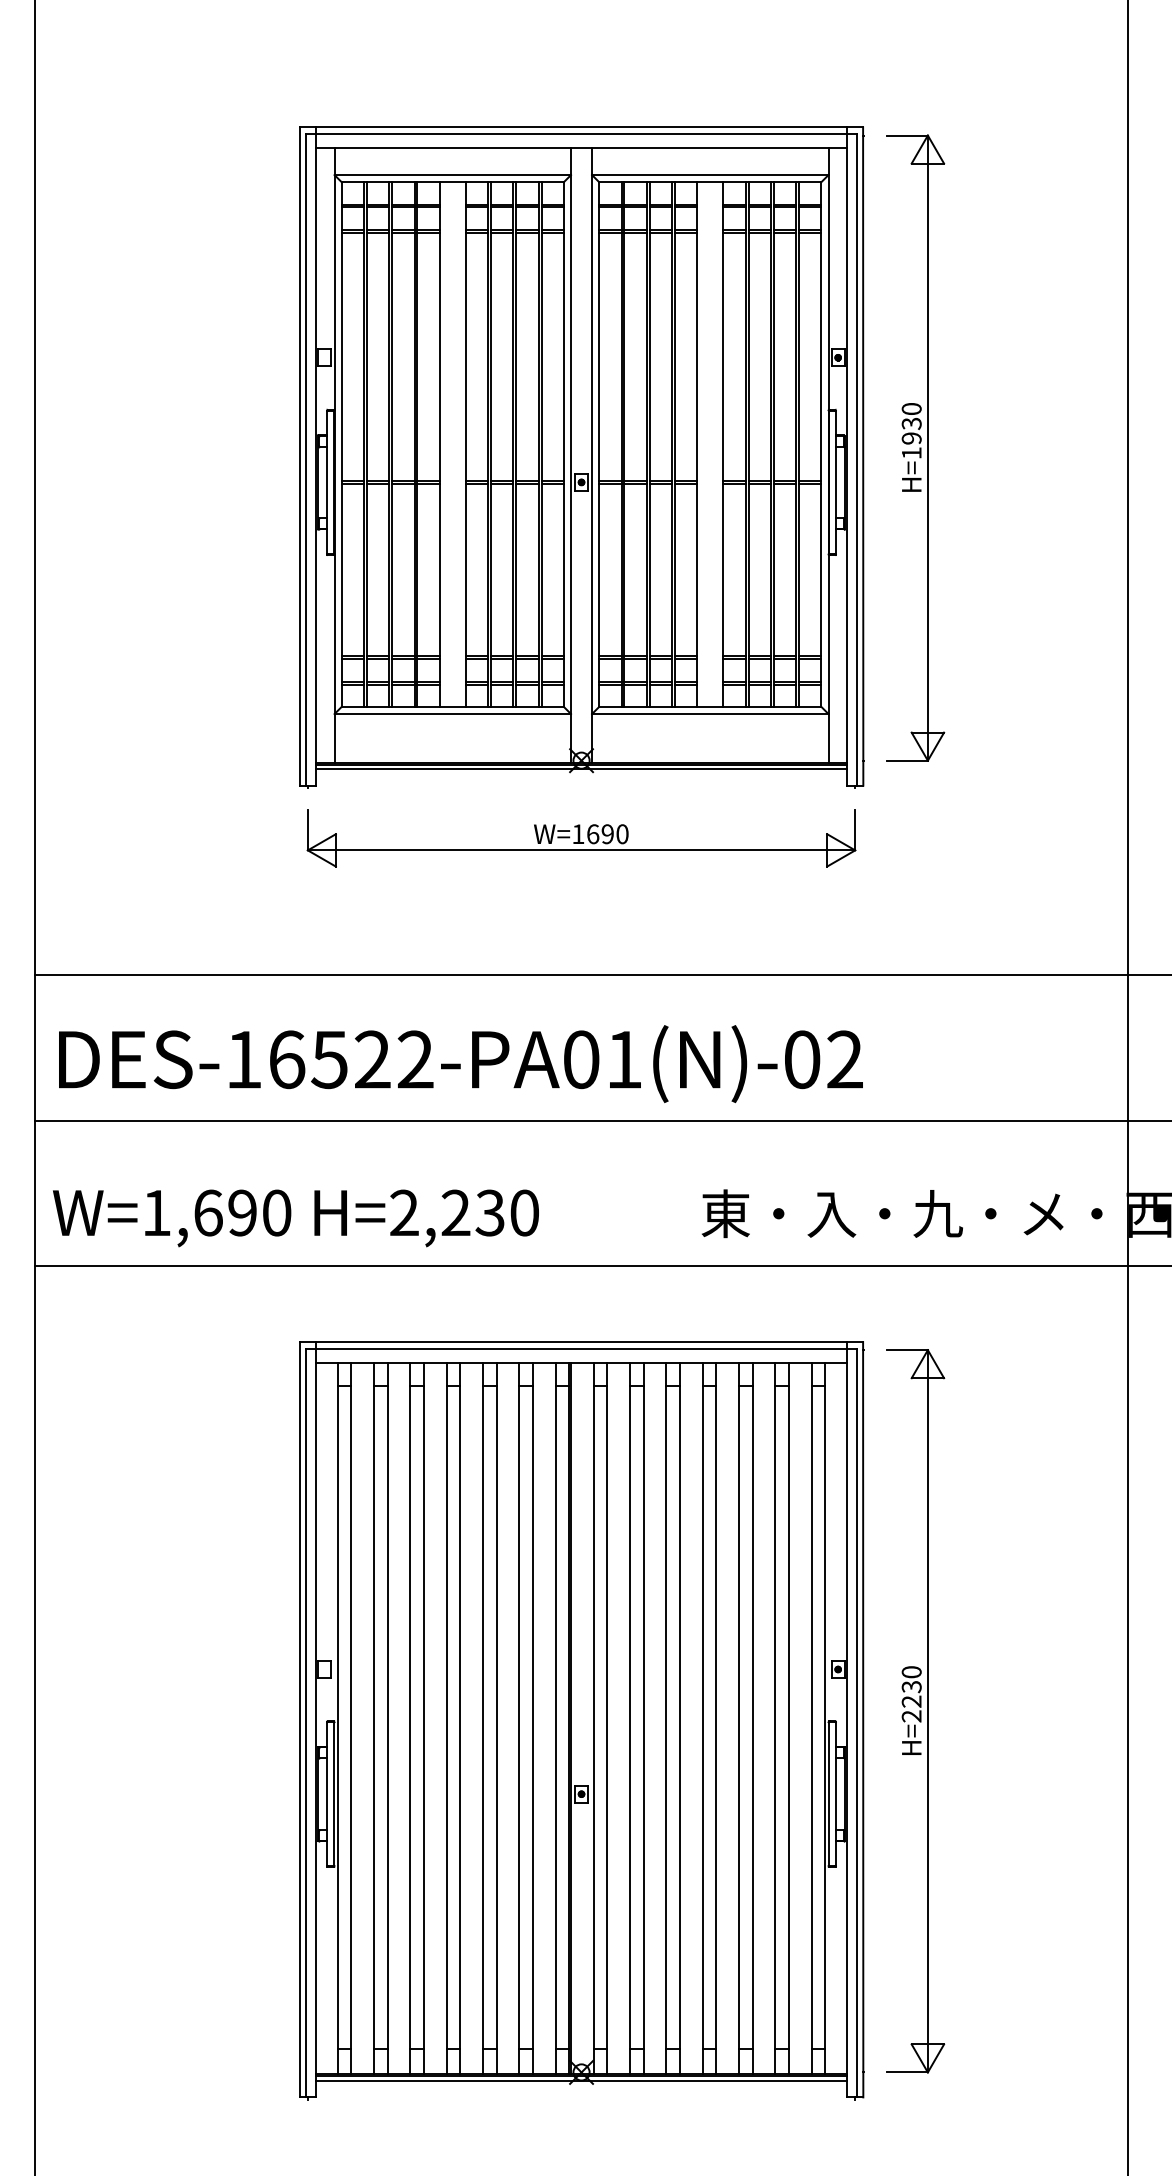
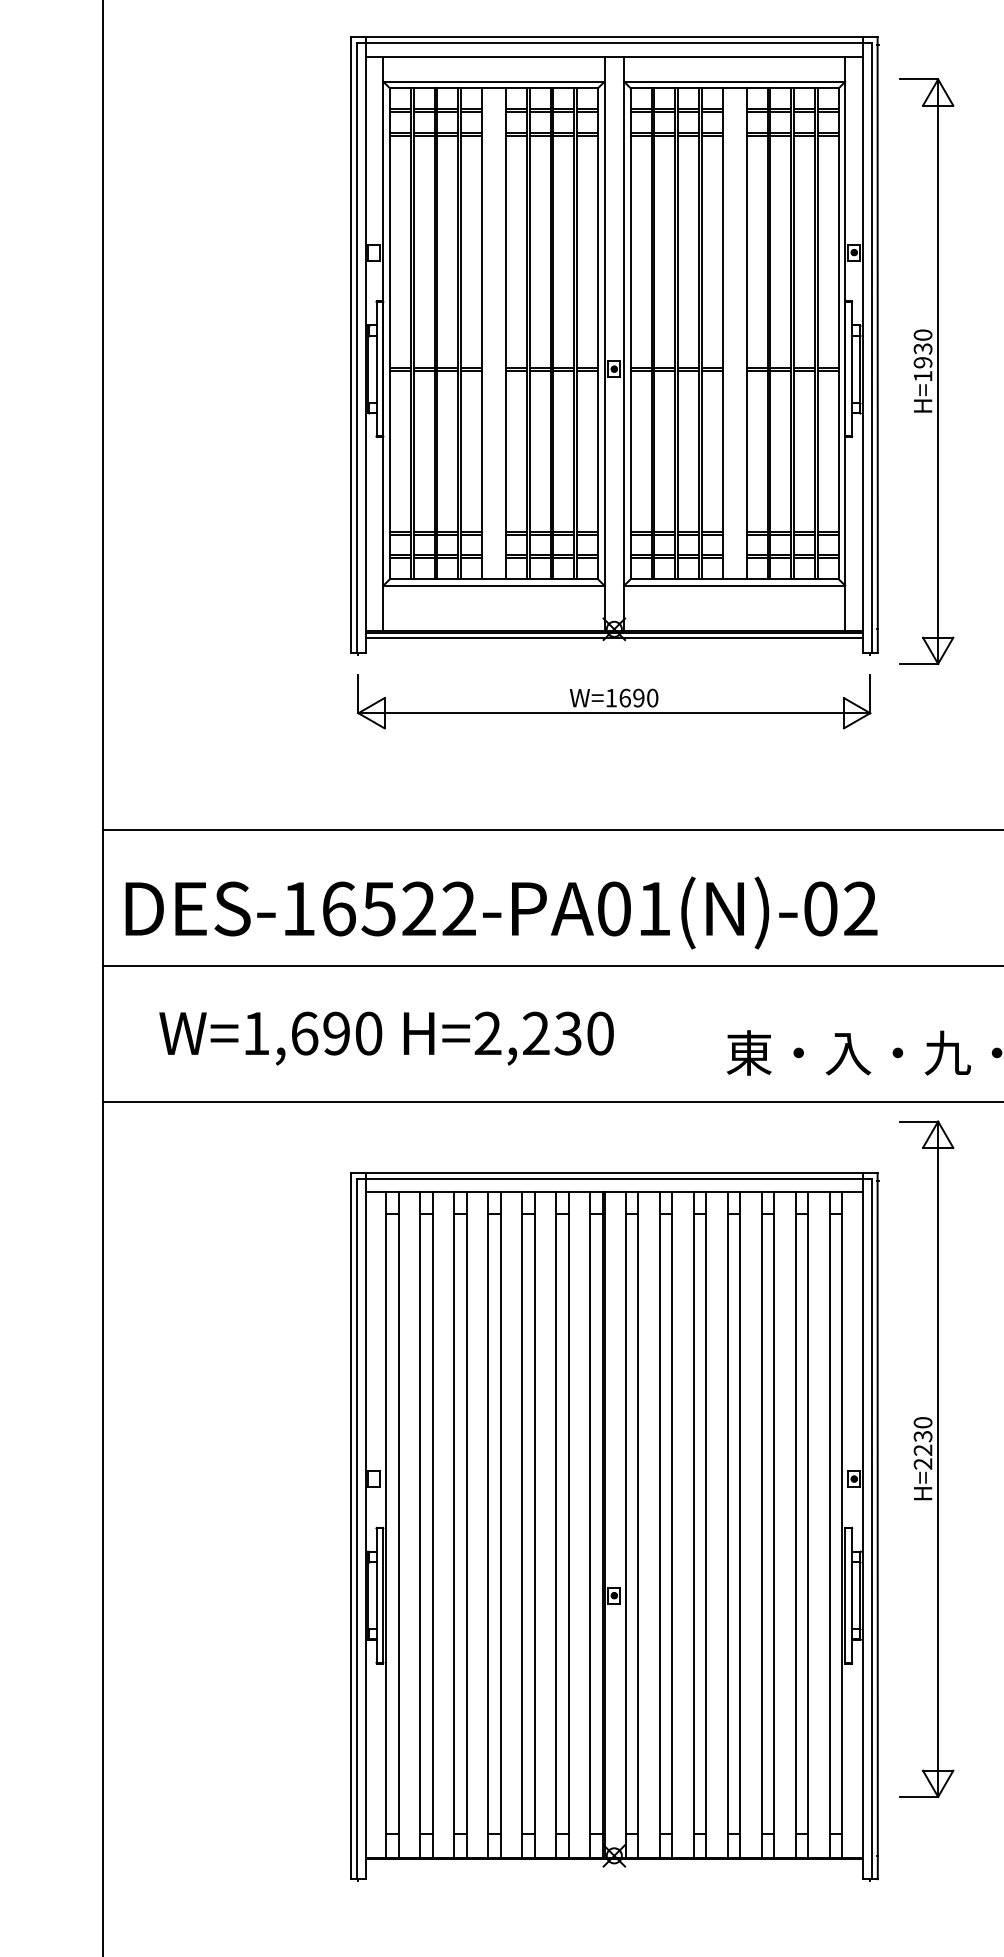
part: (915, 447) -> (926, 371), moved
text: (295, 1218) -> (386, 1038), moved
part: (915, 1711) -> (926, 1459), moved
line: (581, 2081) -> (614, 1864), removed

